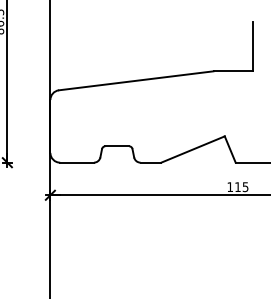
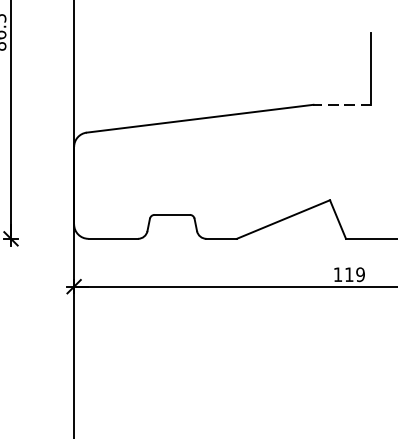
line: (233, 71) -> (342, 105), solid -> dashed
text: (245, 186) -> (360, 273), 115 -> 119

